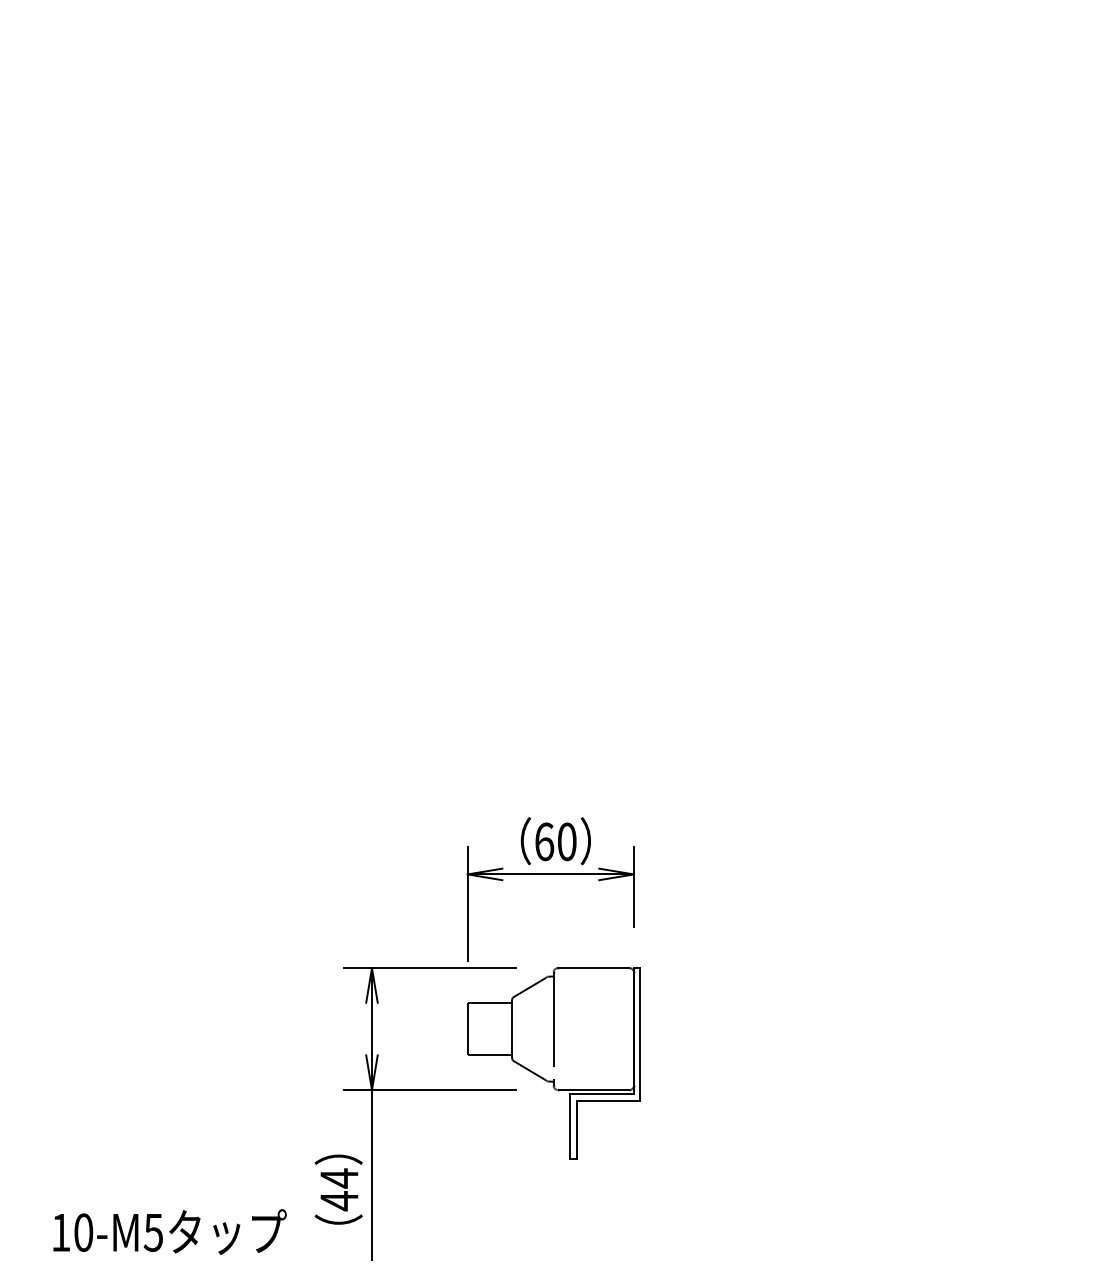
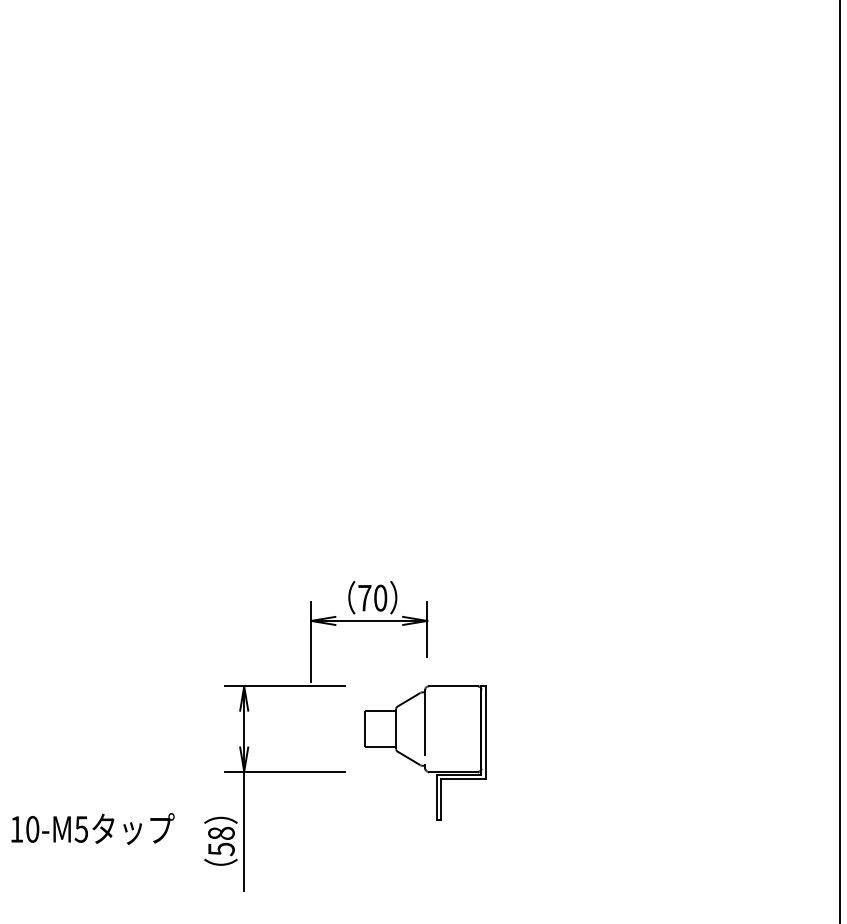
text: (544, 840) -> (364, 597), 60 -> 70
part: (554, 1062) -> (425, 752), moved
text: (339, 1189) -> (221, 841), 44 -> 58
text: (169, 1231) -> (92, 828), moved

